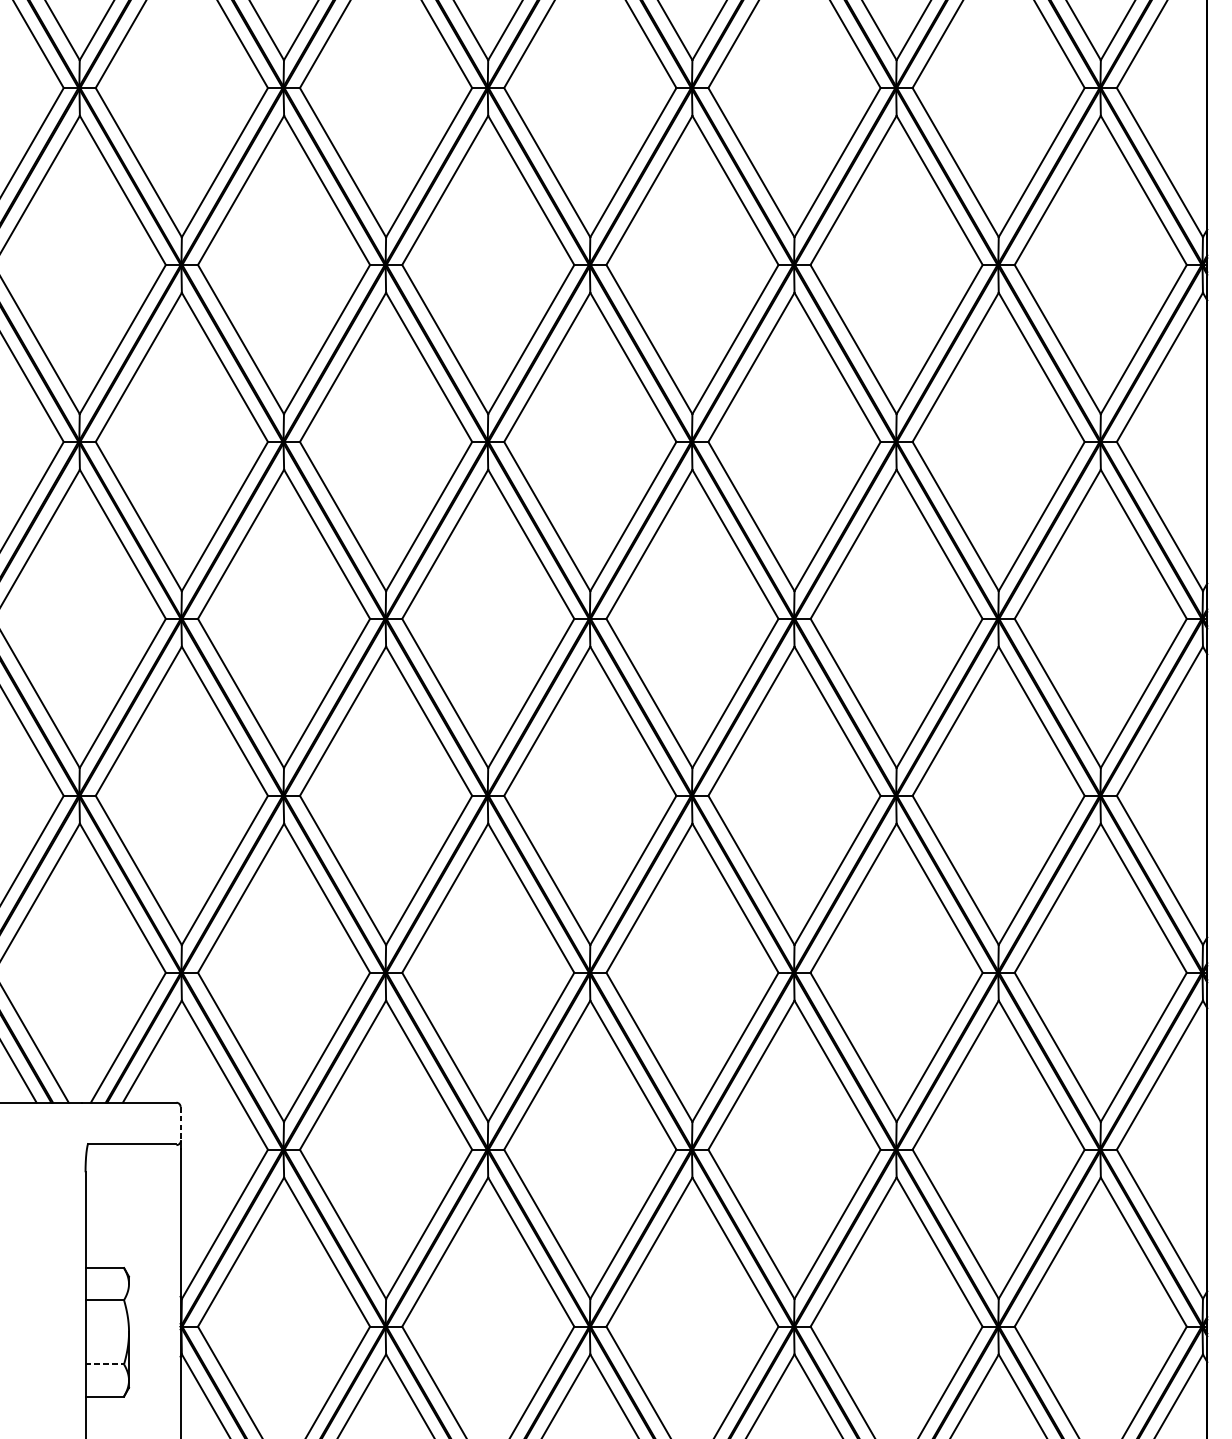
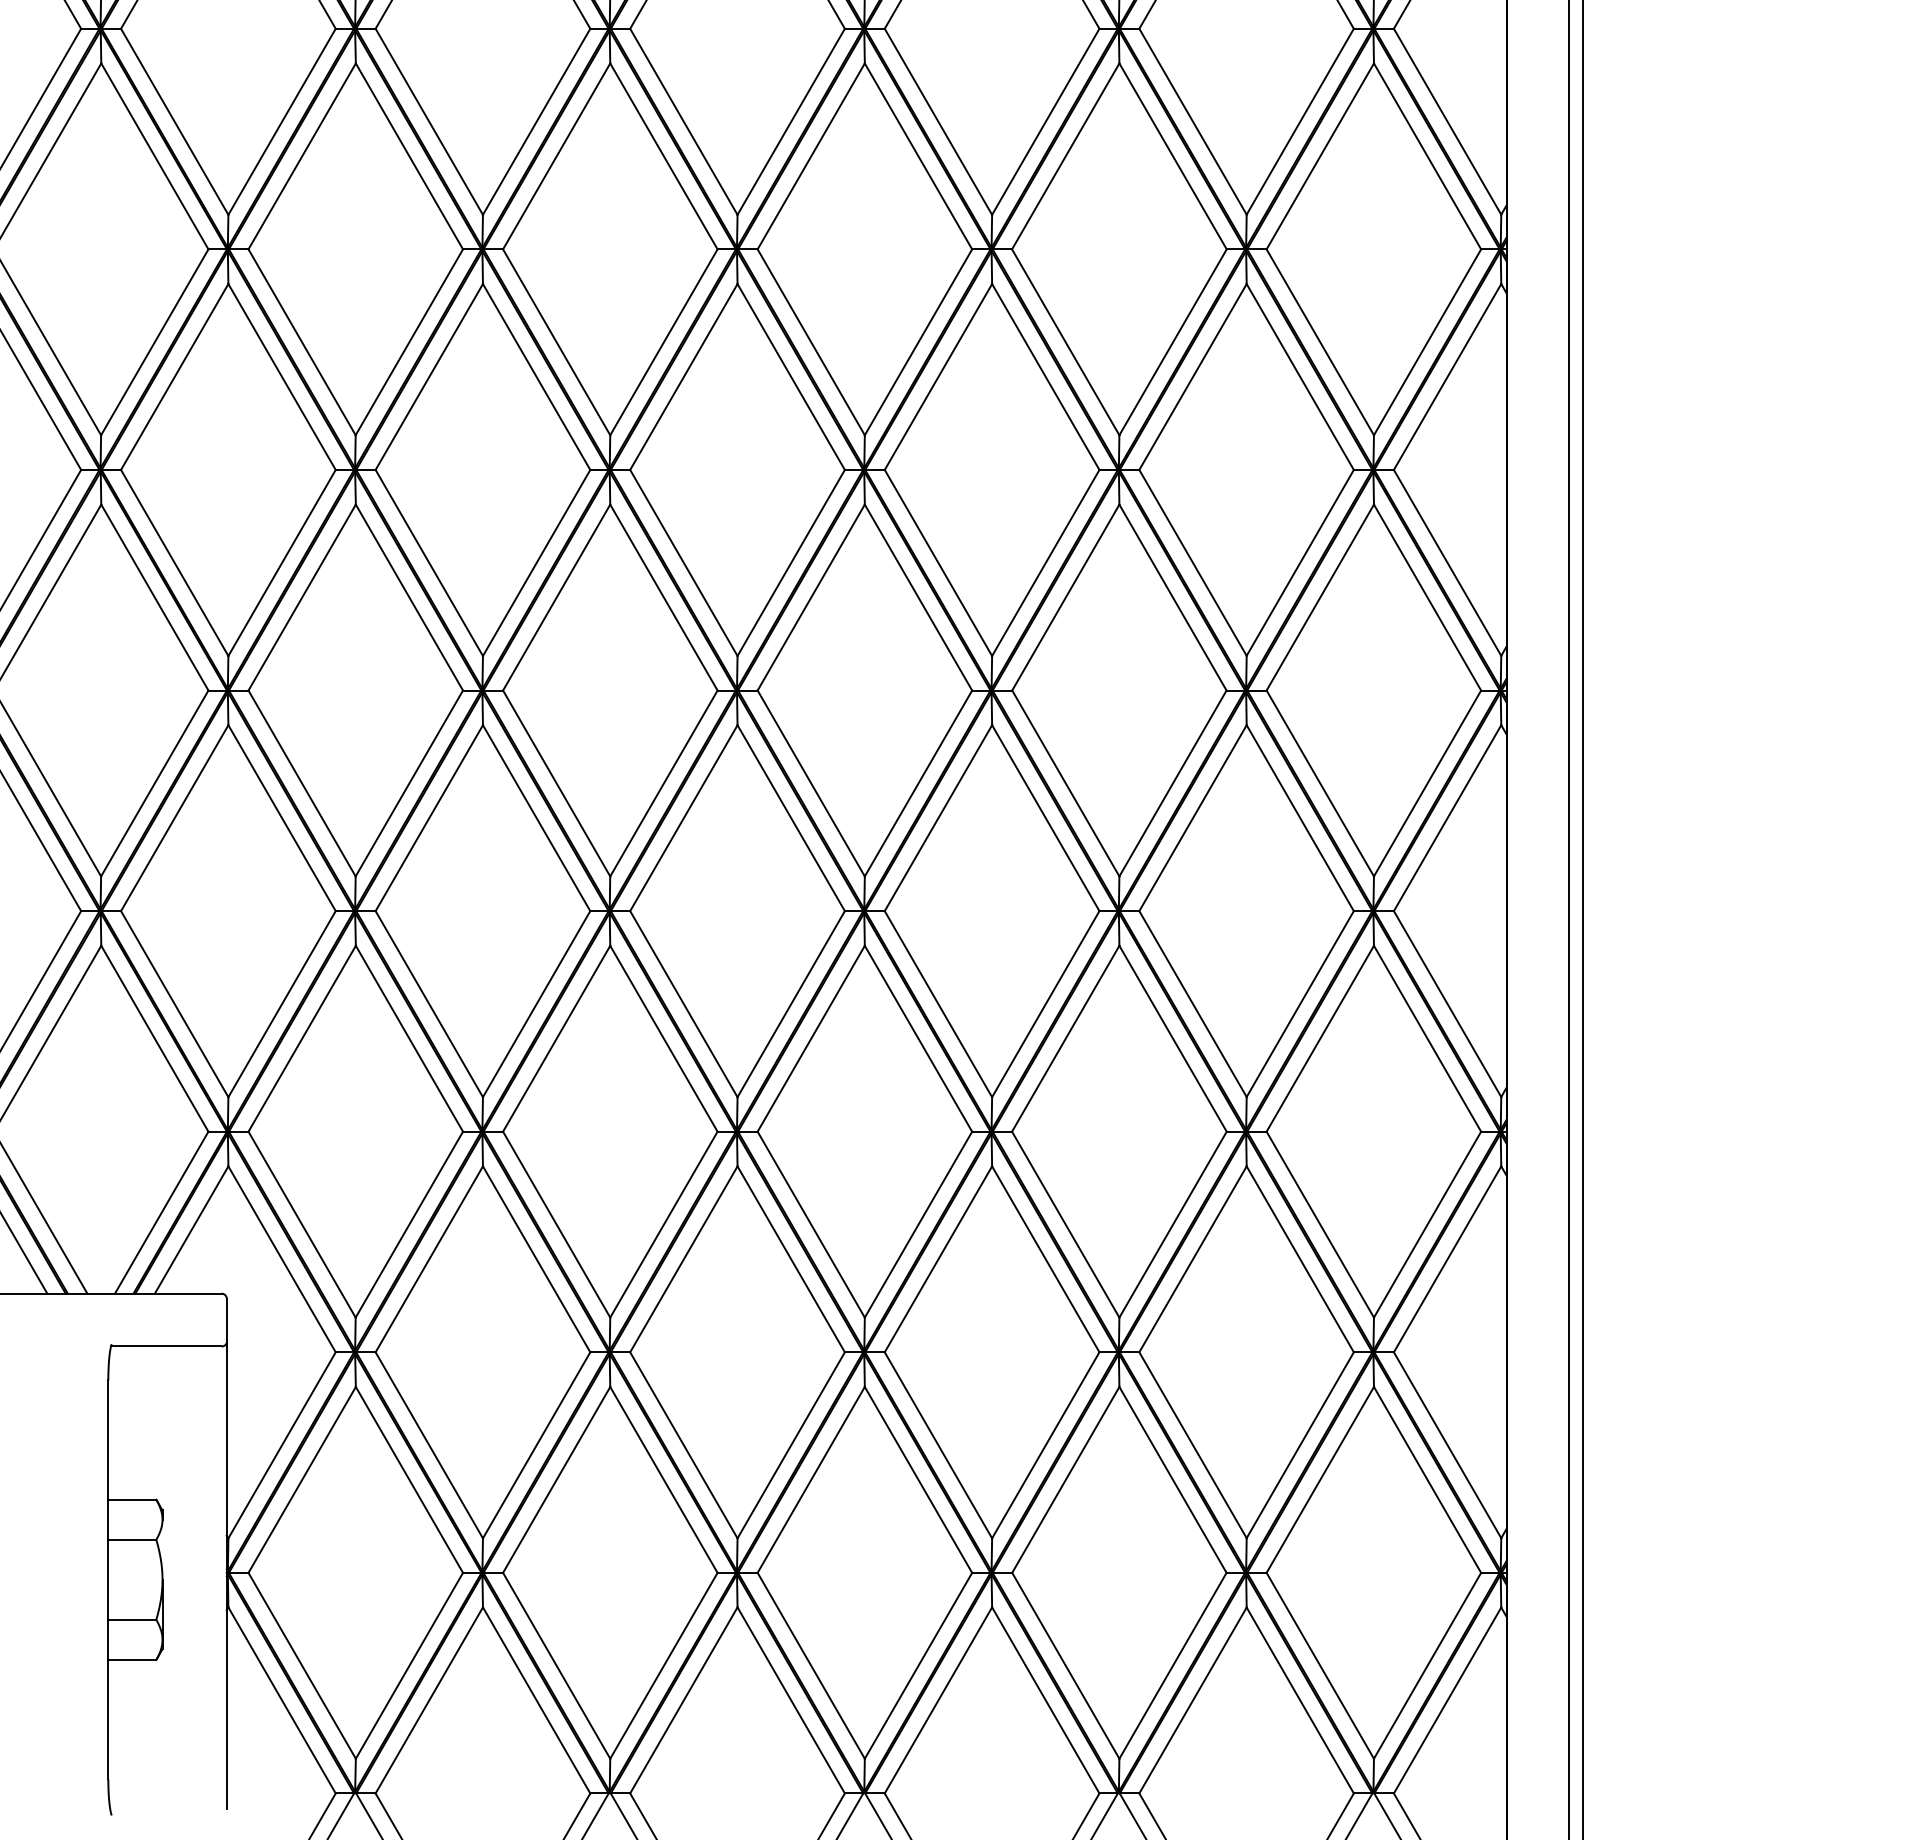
line: (180, 1124) -> (226, 1320), dashed -> solid
line: (104, 1364) -> (132, 1619), dashed -> solid

